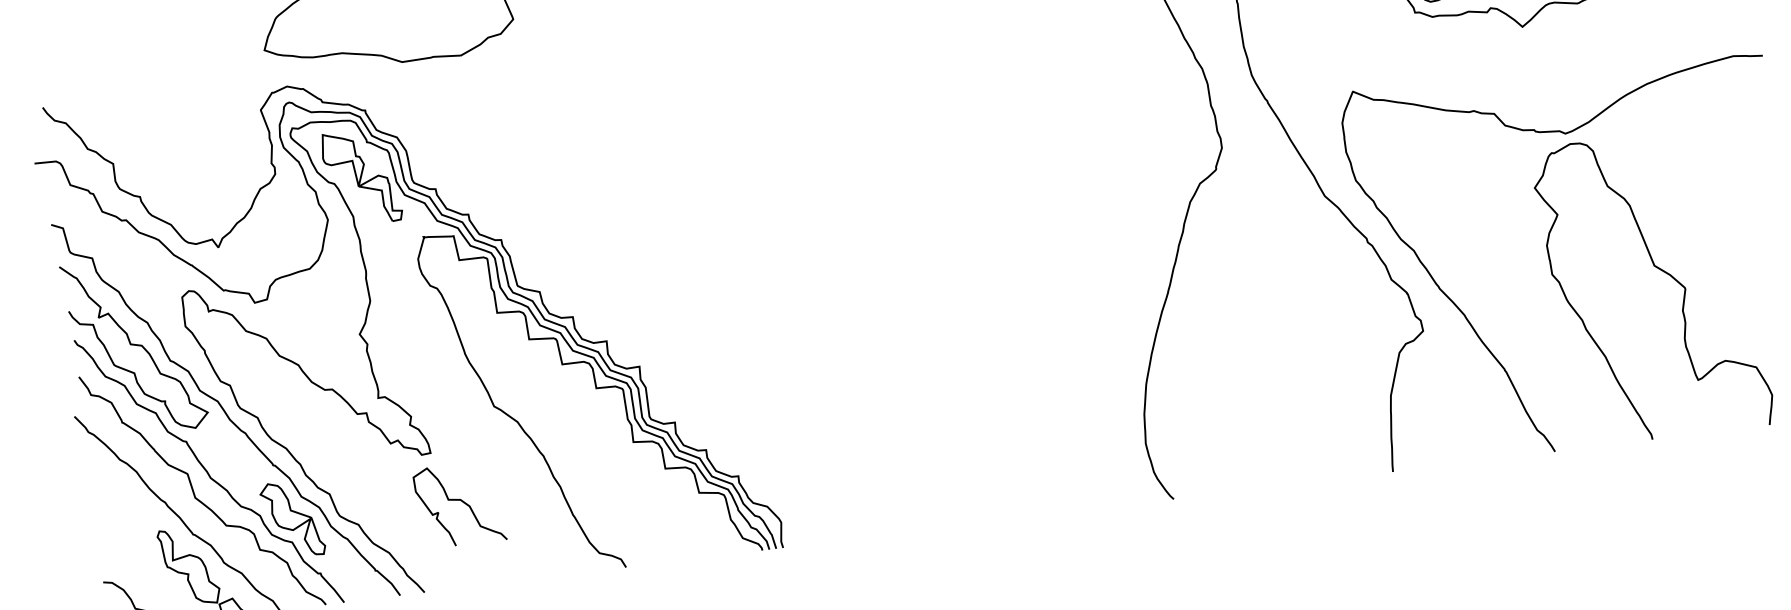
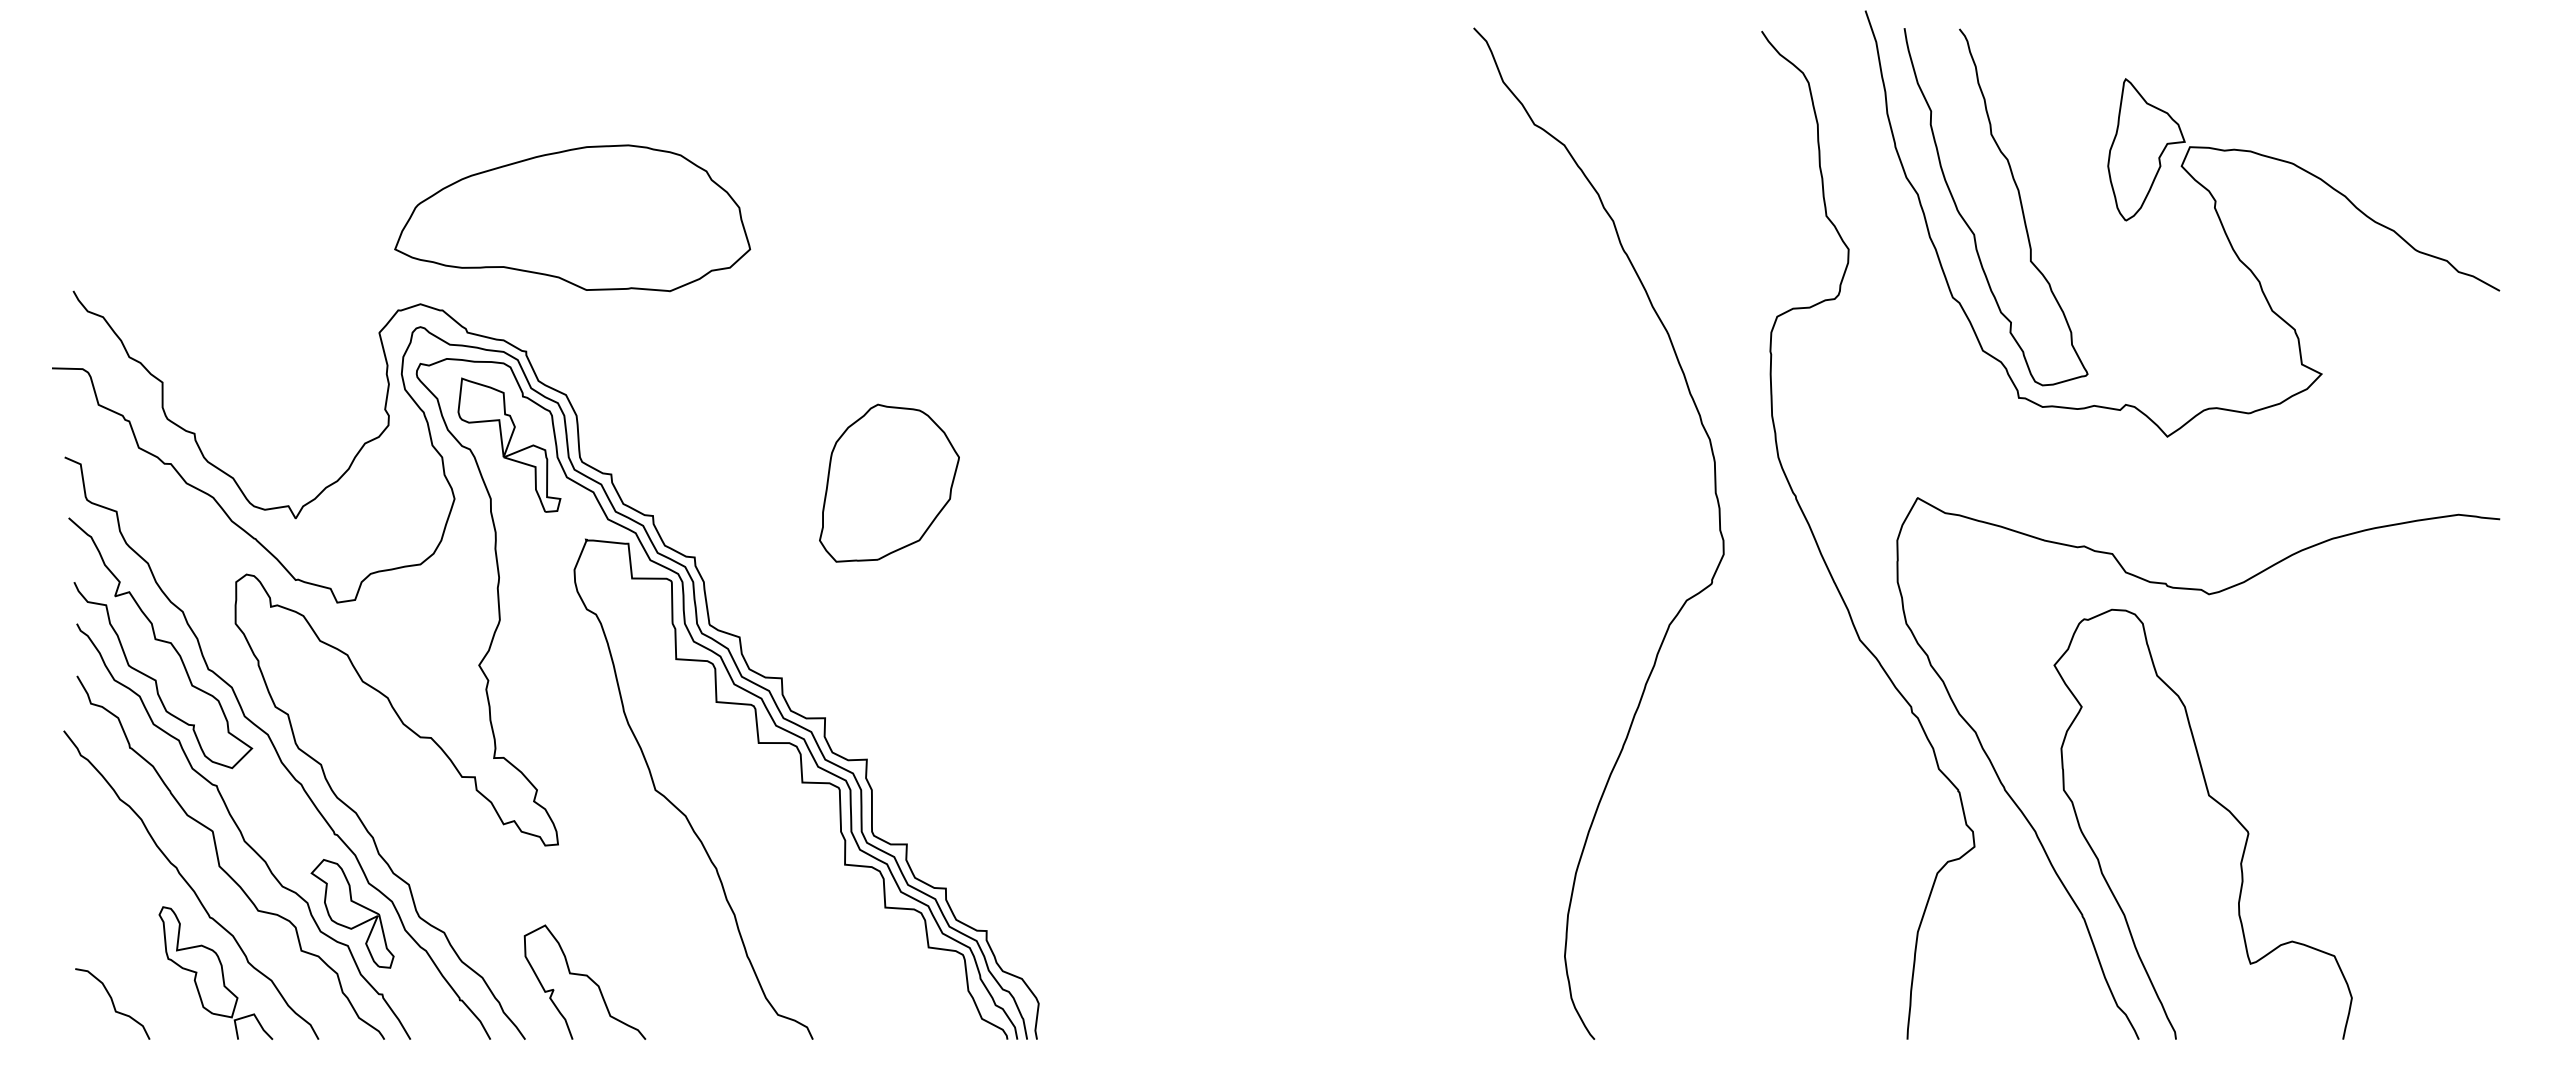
part: (631, 170) -> (889, 482), added
curve: (1661, 270) -> (2217, 803), moved
curve: (458, 500) -> (584, 976), moved

